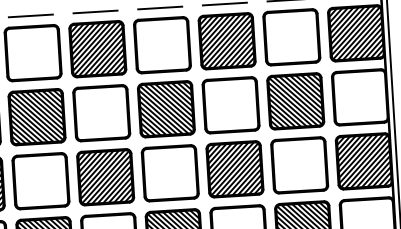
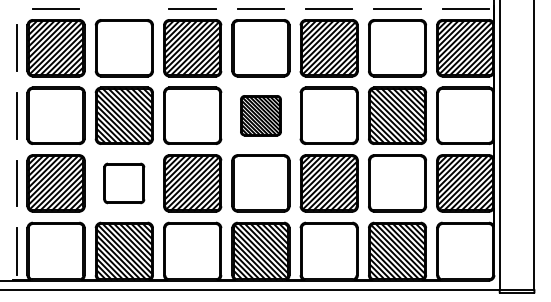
line: (30, 15) -> (124, 8), removed
part: (165, 108) -> (260, 115), size x0.7
part: (40, 181) -> (123, 183), size x0.7

